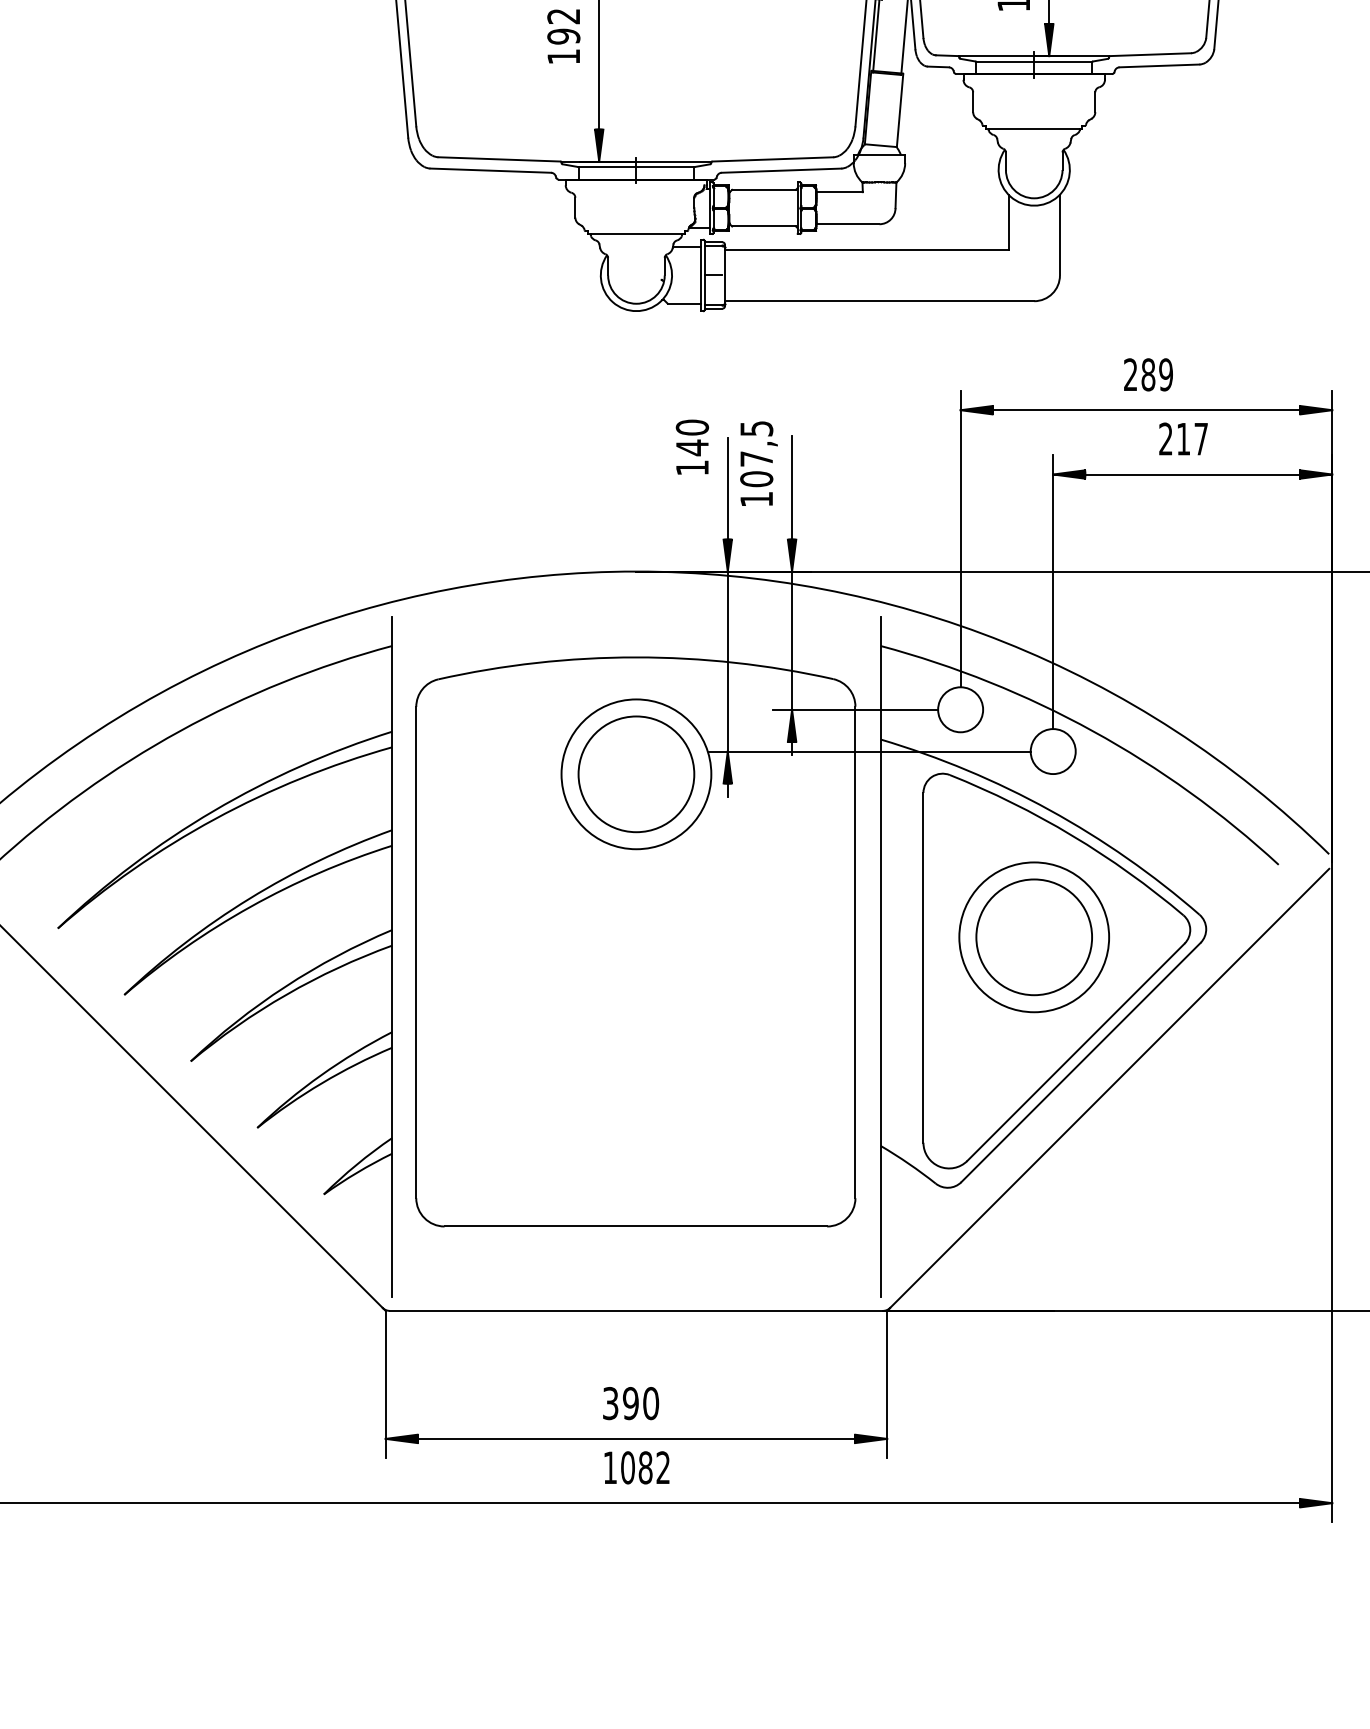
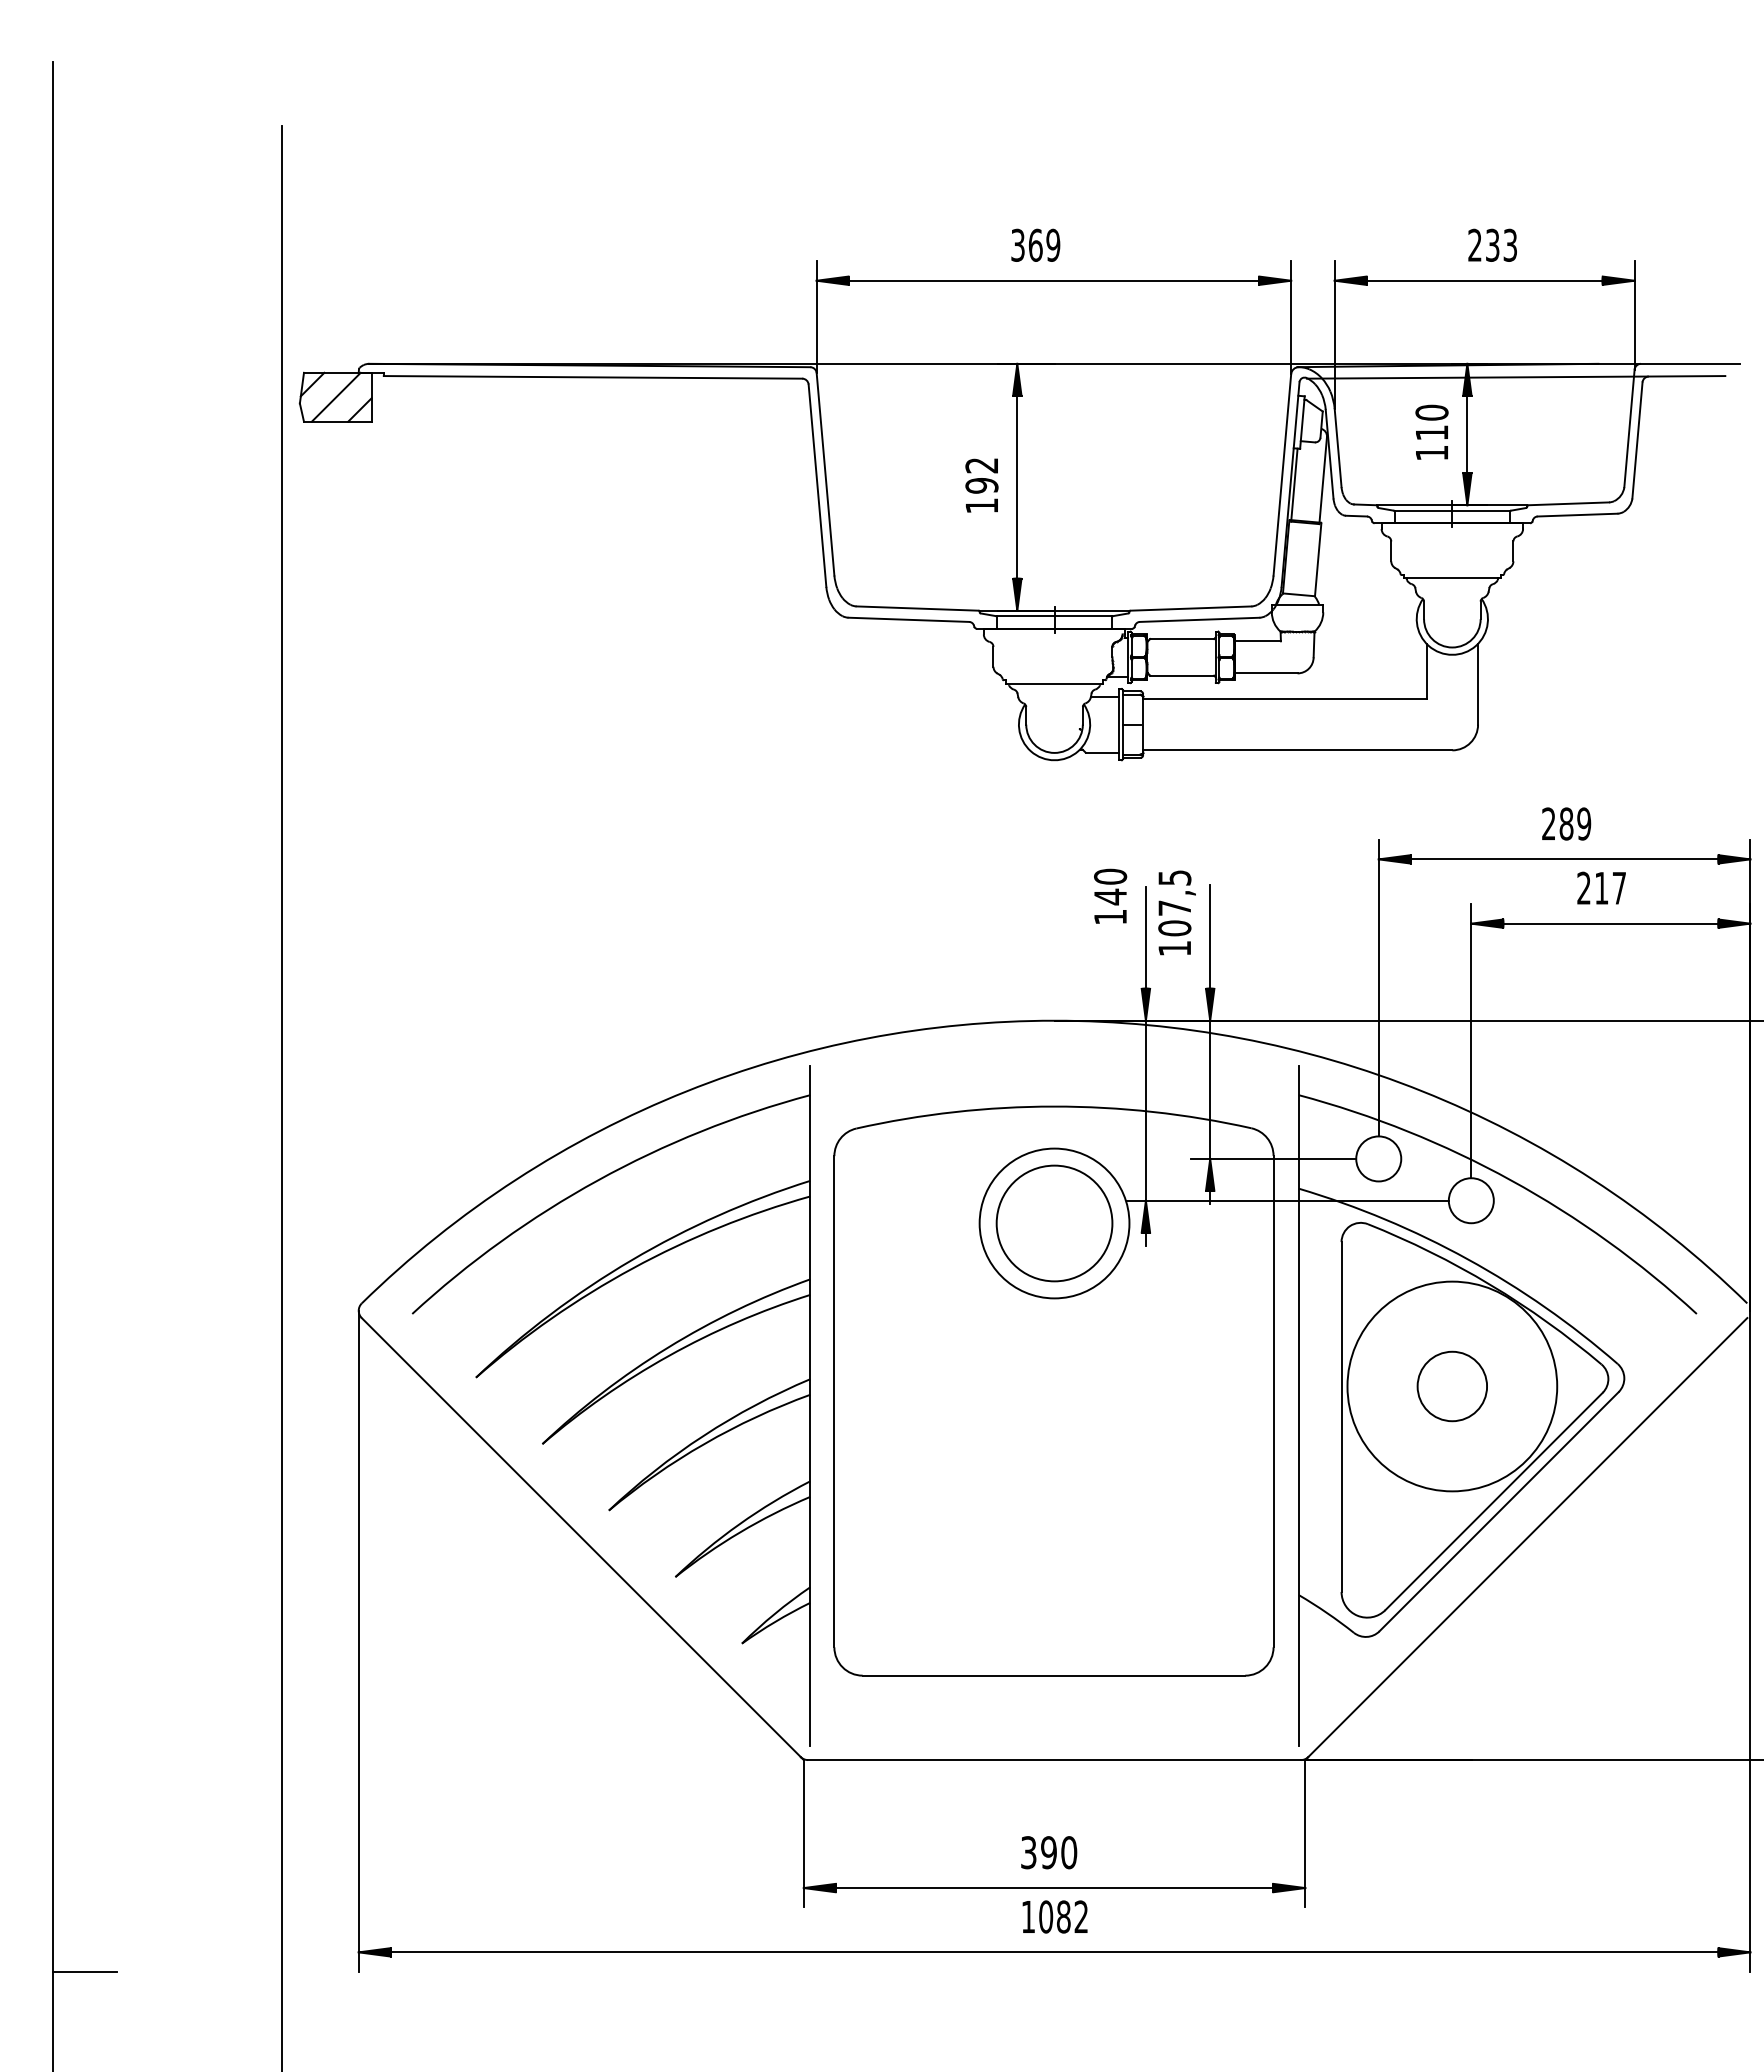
circle: (1034, 937) -> (1452, 1386), size x0.6
circle: (1034, 937) -> (1452, 1386), size x1.4

